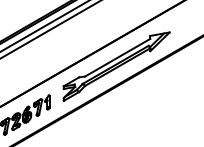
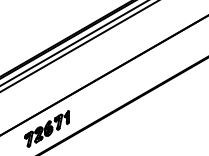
part: (116, 66) -> (129, 85), removed

